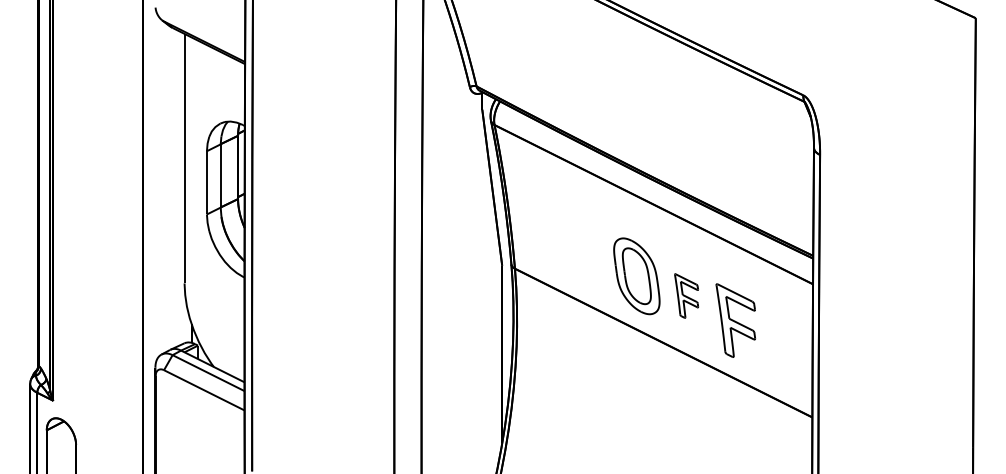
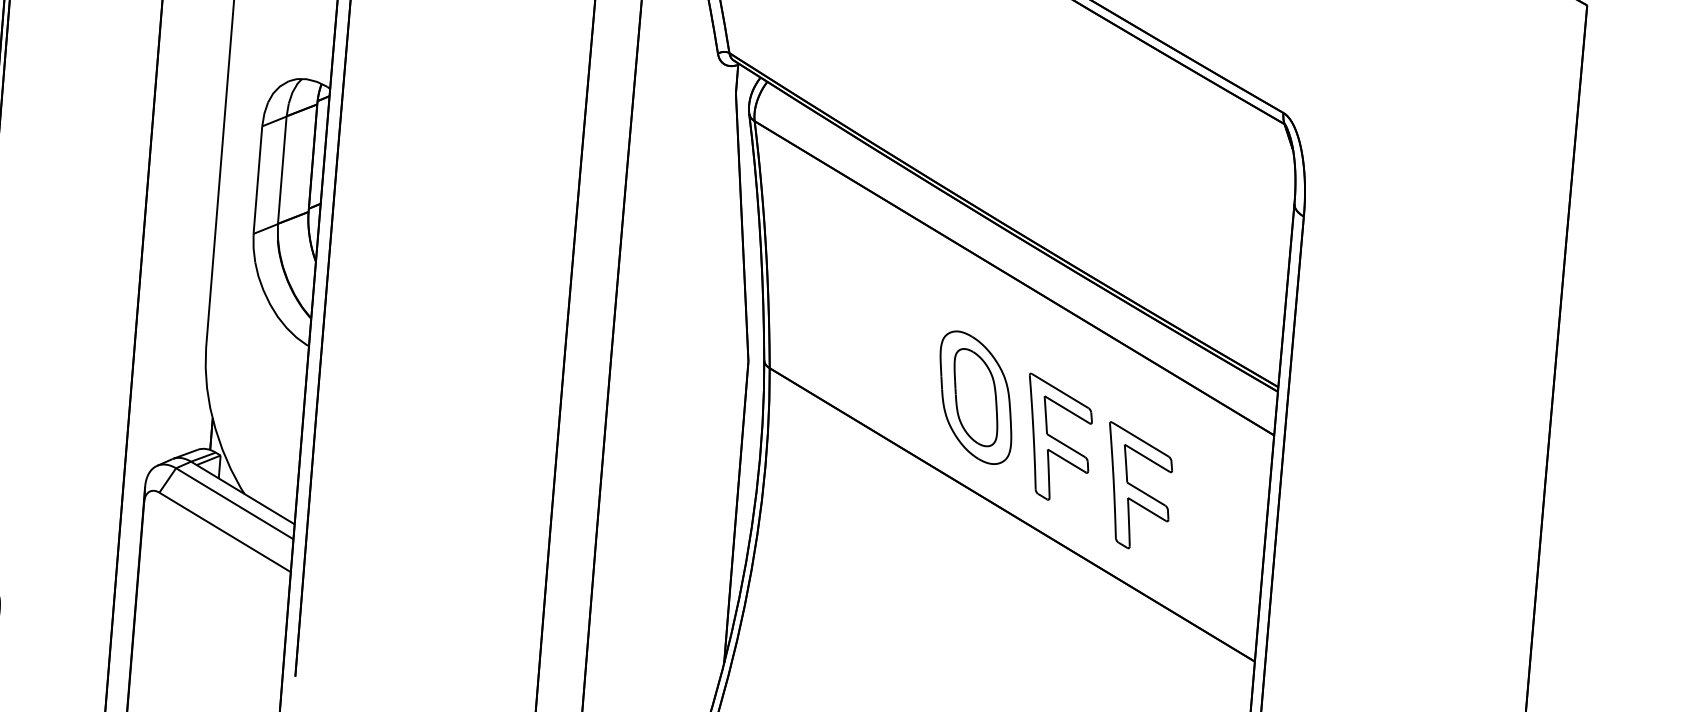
part: (686, 295) -> (1057, 437), size x1.67

